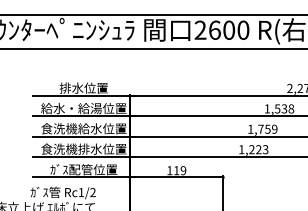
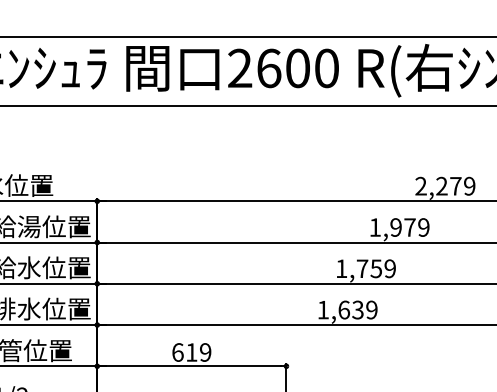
text: (284, 108) -> (410, 226), 1,538 -> 1,979
text: (258, 149) -> (357, 309), 1,223 -> 1,639
text: (169, 170) -> (177, 352), 119 -> 619

